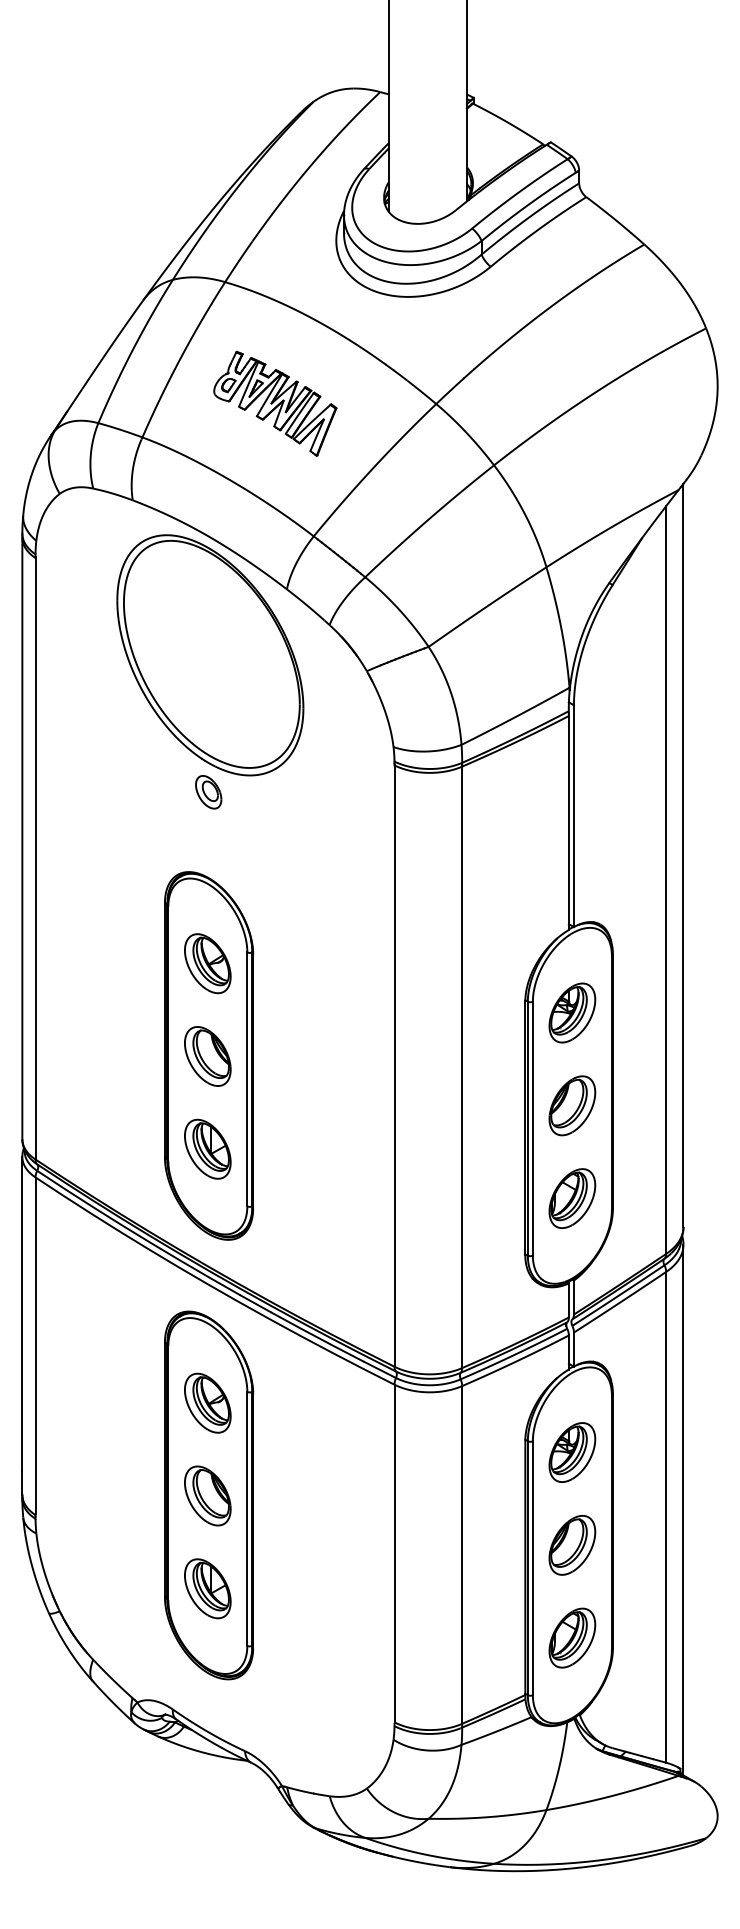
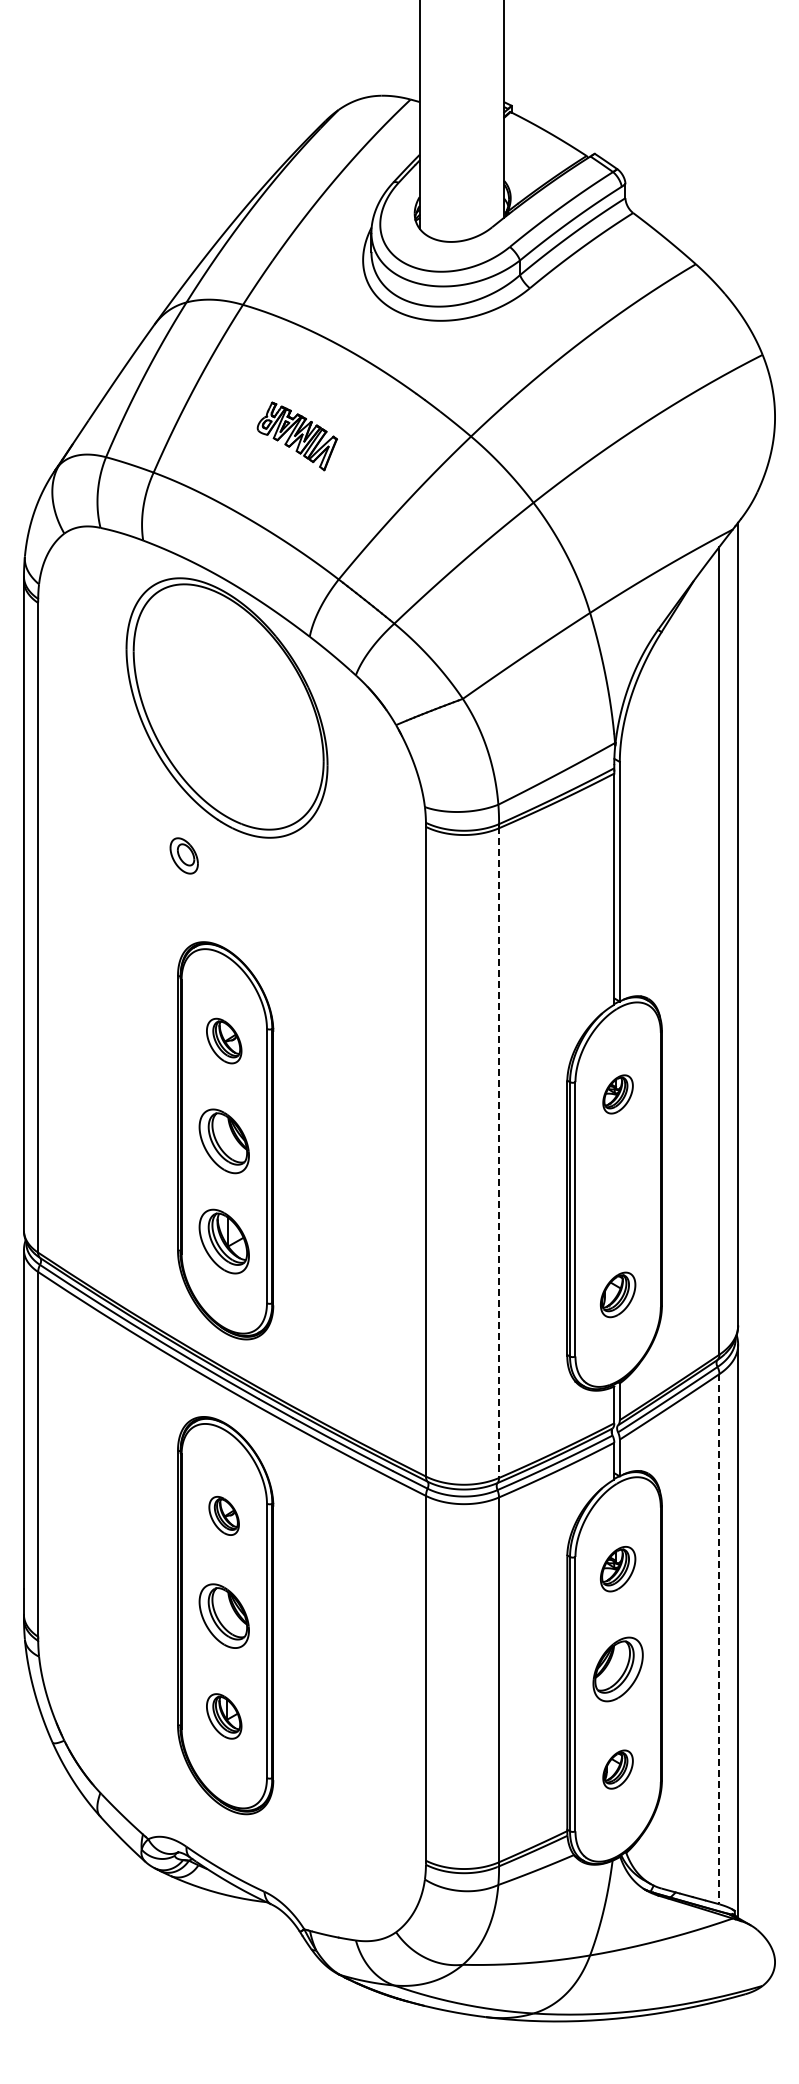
part: (275, 403) -> (297, 436), size x0.6
part: (208, 791) -> (183, 855), moved
part: (207, 963) -> (223, 1040), size x0.7
part: (571, 1013) -> (617, 1094), size x0.6
line: (462, 1066) -> (499, 1152), solid -> dashed
part: (571, 1105) -> (617, 1194), removed
part: (571, 1198) -> (617, 1294), size x0.7
part: (207, 1402) -> (223, 1515), size x0.6
part: (571, 1451) -> (617, 1568), size x0.7
line: (666, 1517) -> (719, 1639), solid -> dashed
part: (207, 1588) -> (223, 1716), size x0.7
part: (571, 1637) -> (617, 1769), size x0.6

